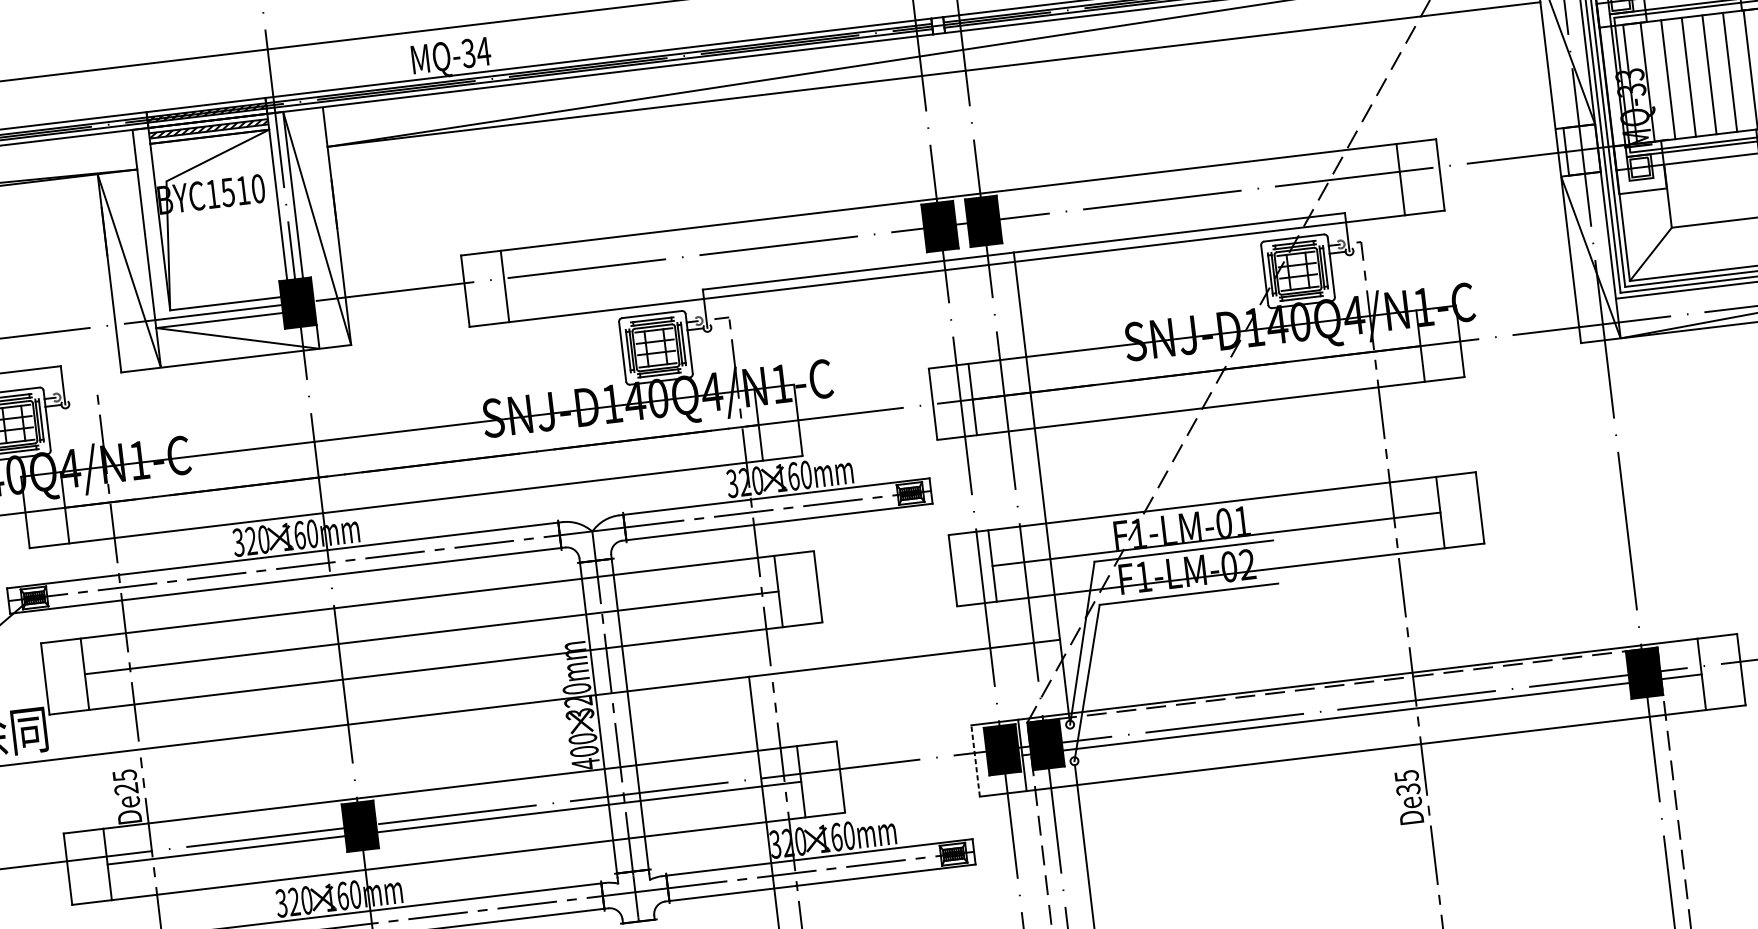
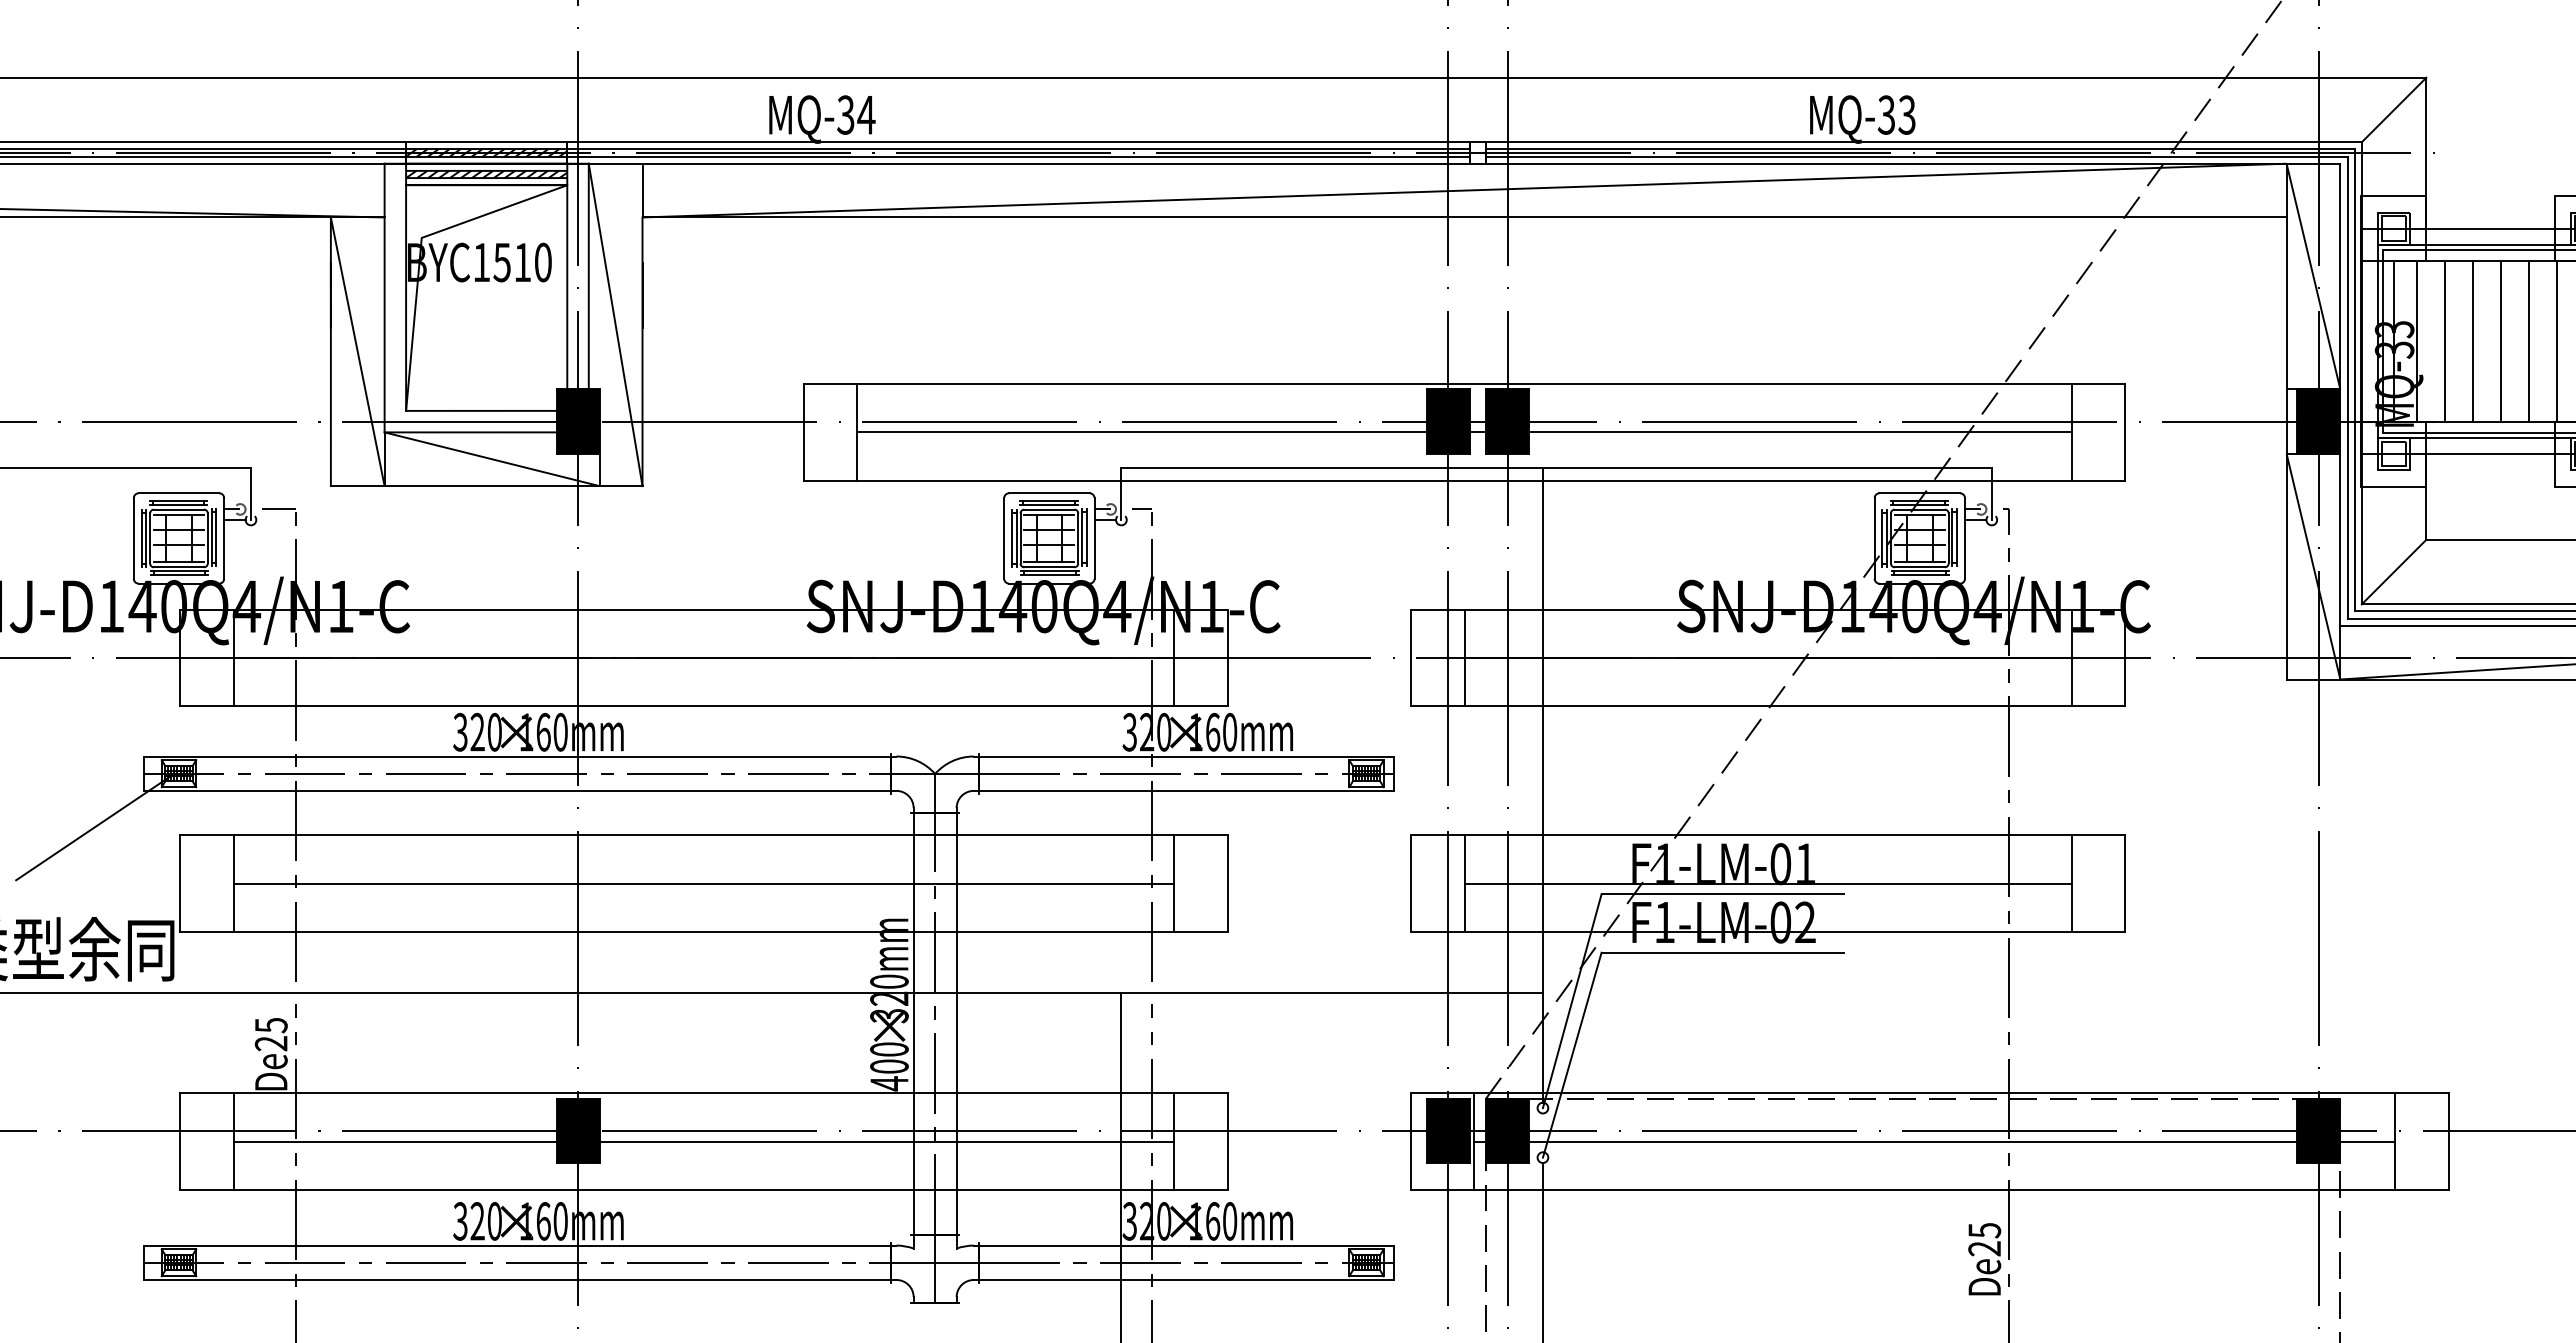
fill: (1581, 149) -> (2318, 421), added
line: (952, 233) -> (1464, 432), added
line: (84, 394) -> (278, 509), added
line: (975, 760) -> (1410, 1141), dashed -> solid
text: (1408, 789) -> (1984, 1248), De35 -> De25

